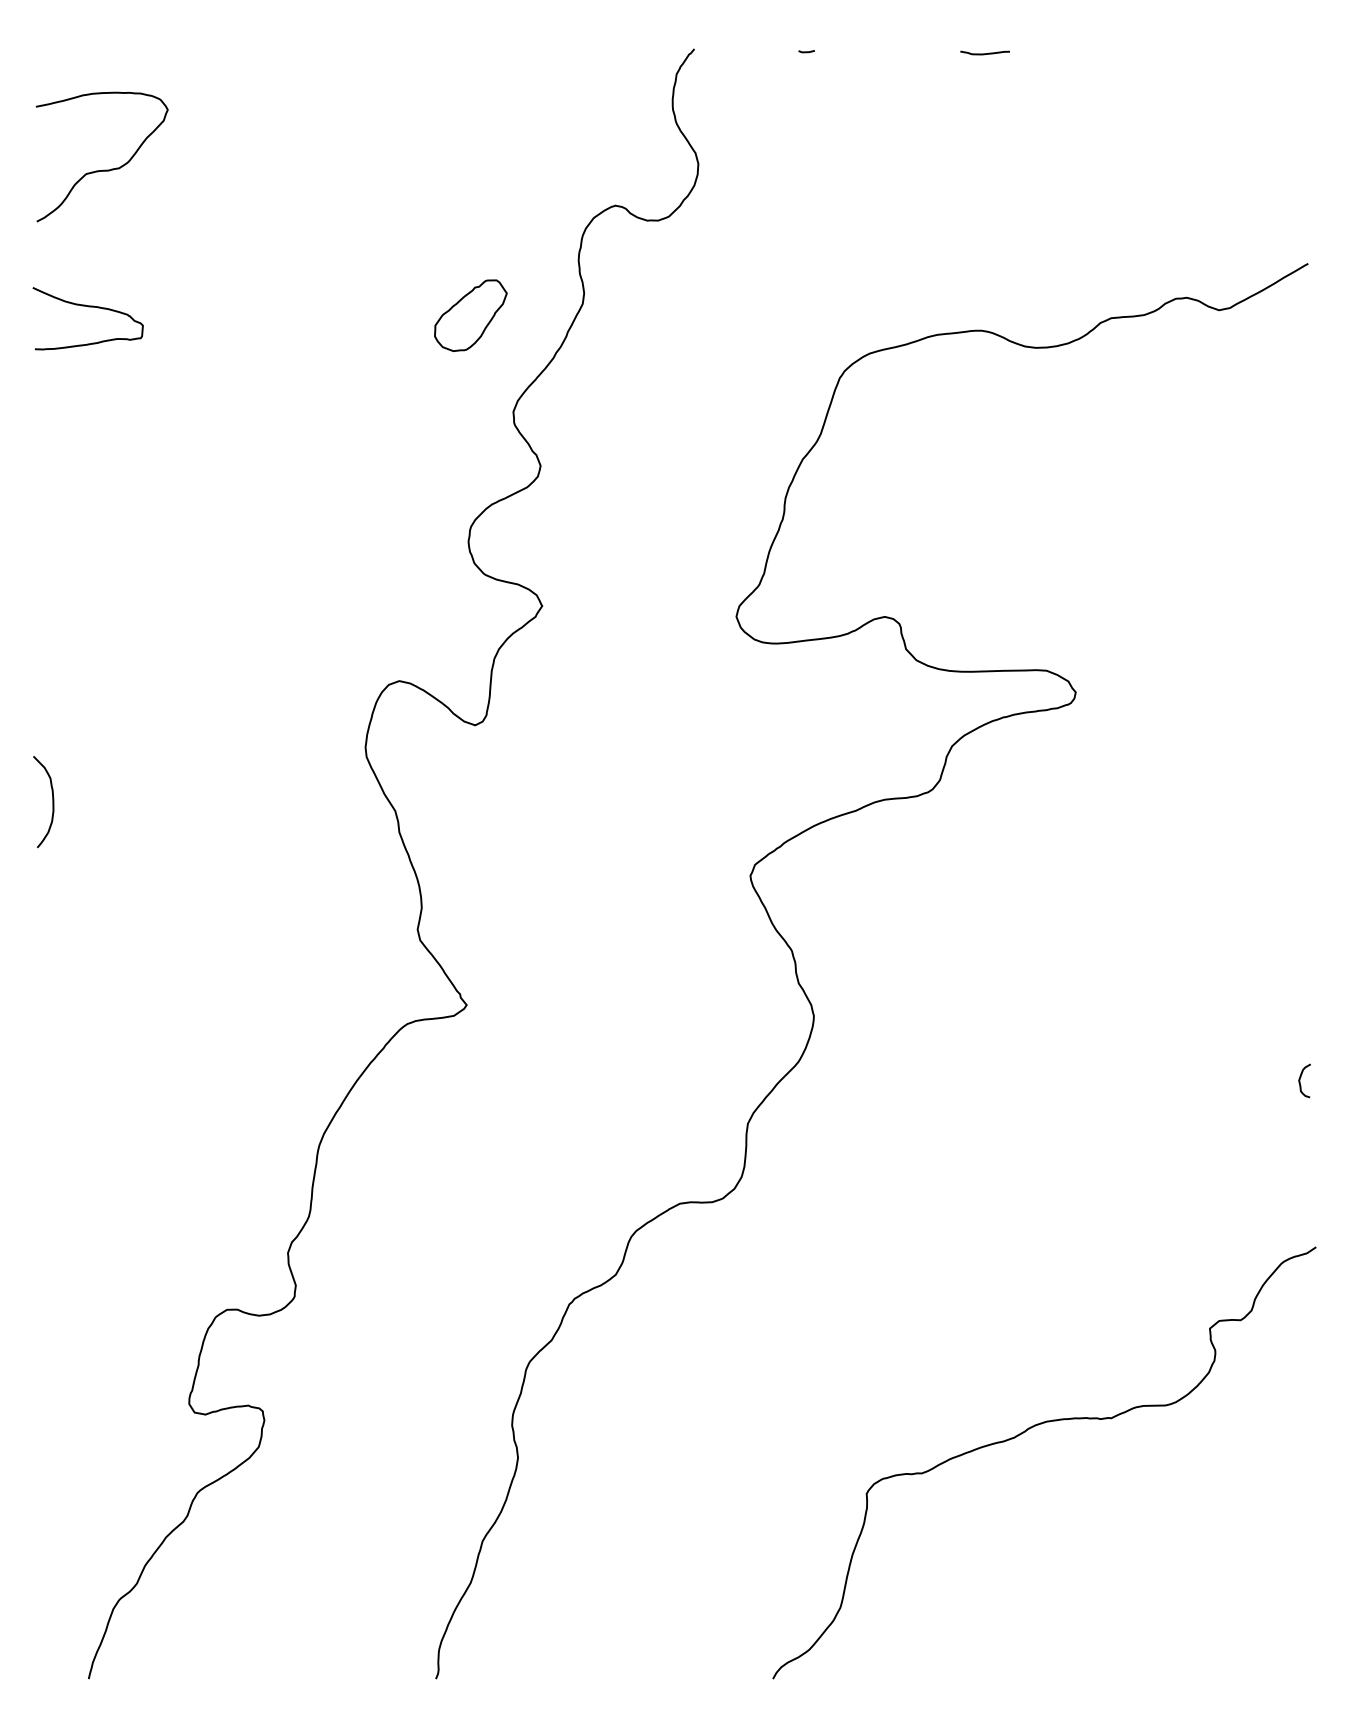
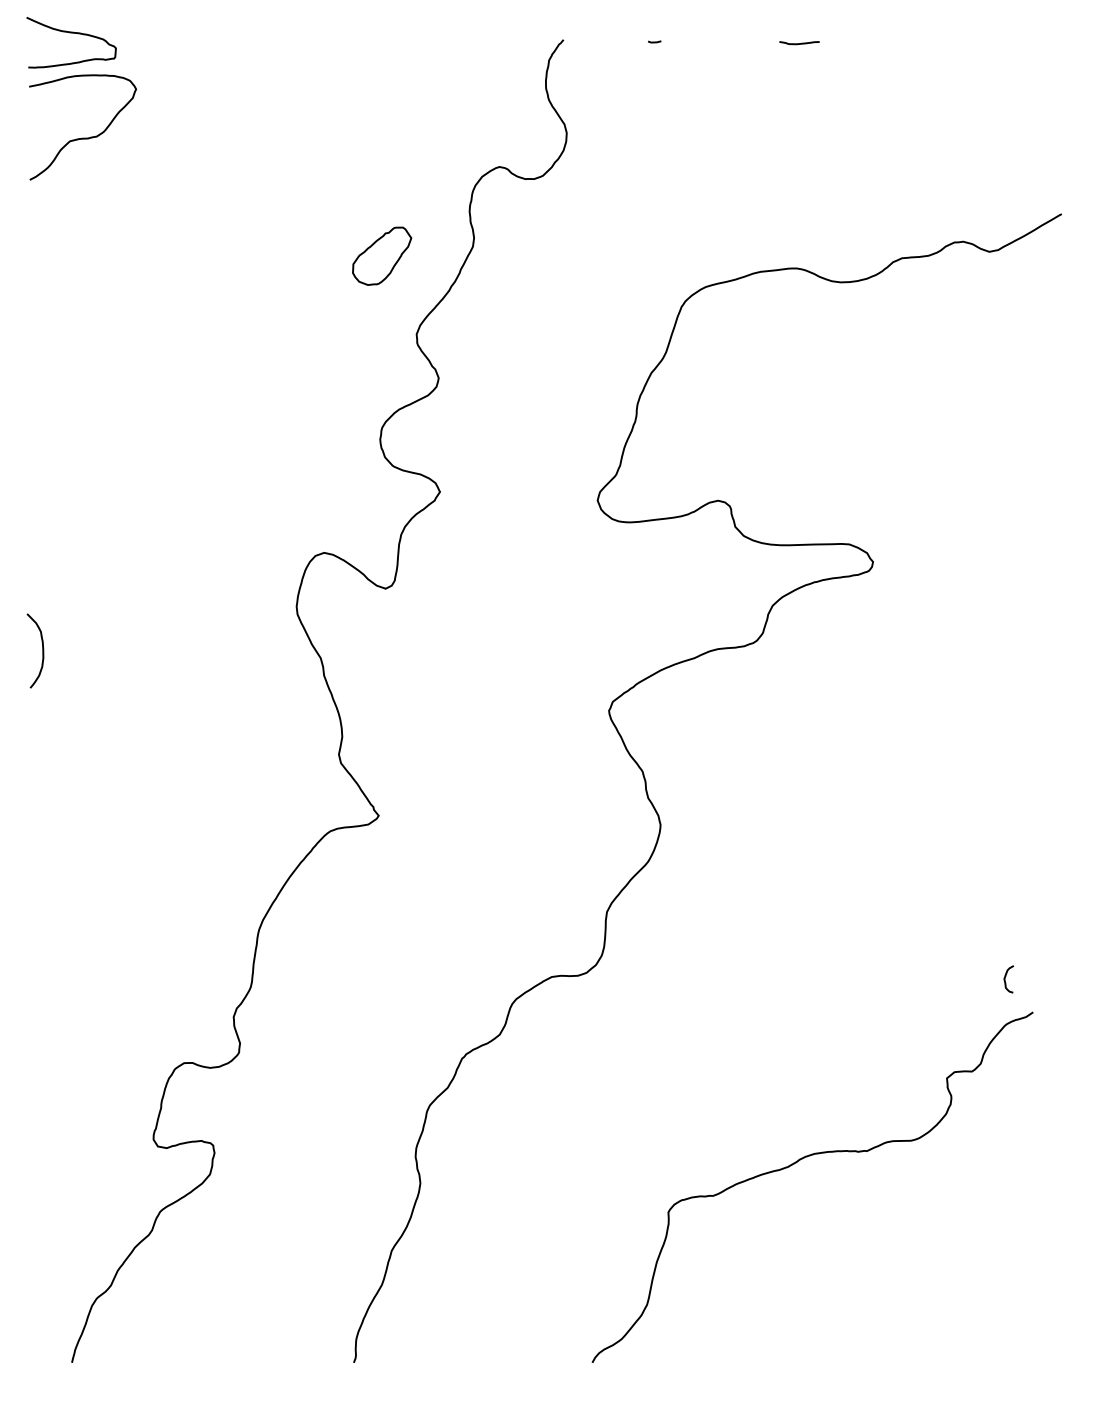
curve: (88, 307) -> (71, 33), moved
curve: (1300, 1081) -> (1005, 979), moved
curve: (1024, 1433) -> (796, 1163), moved

